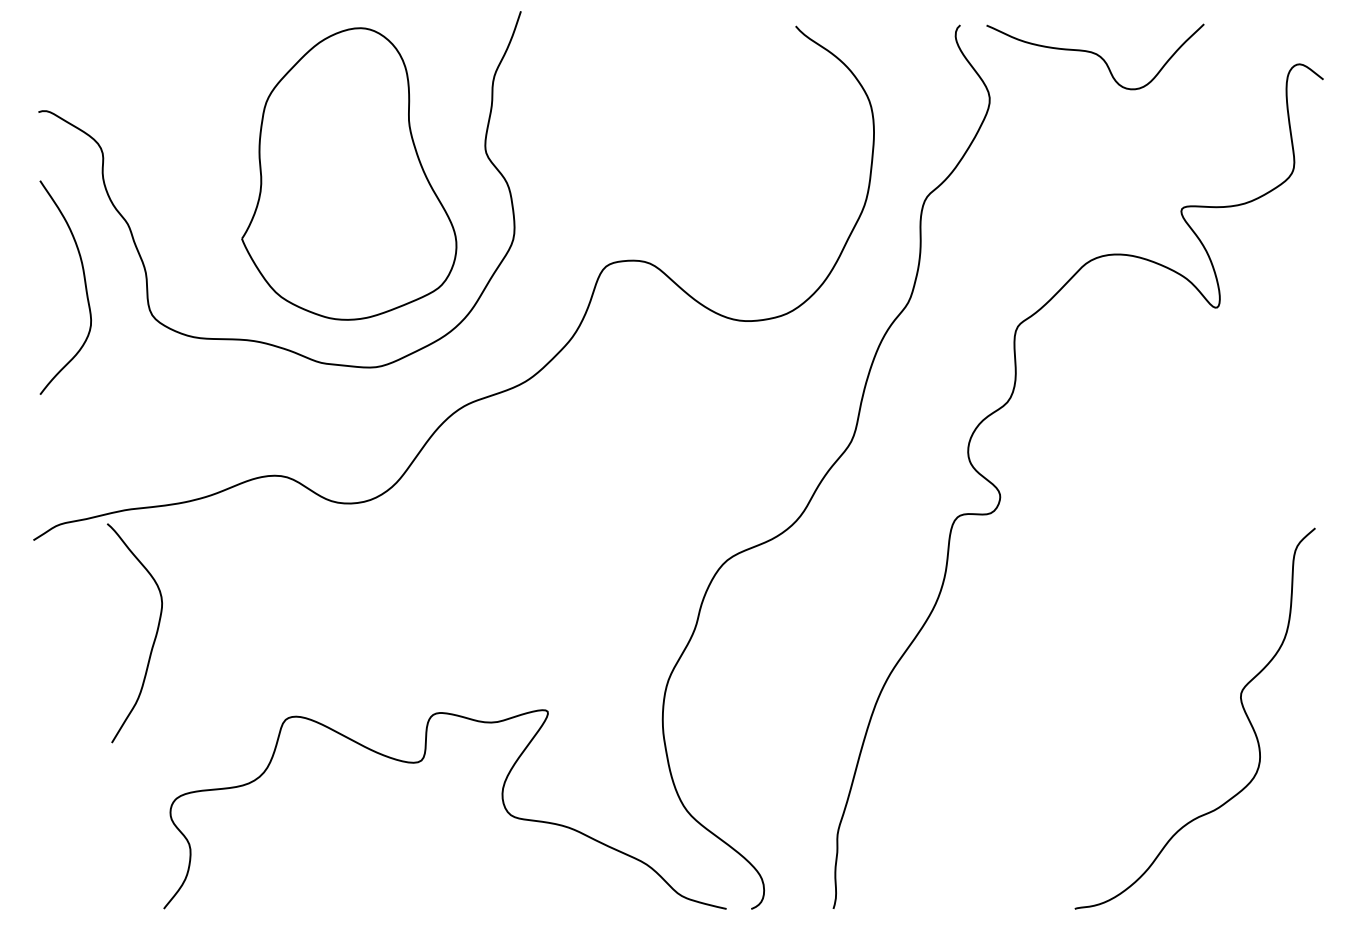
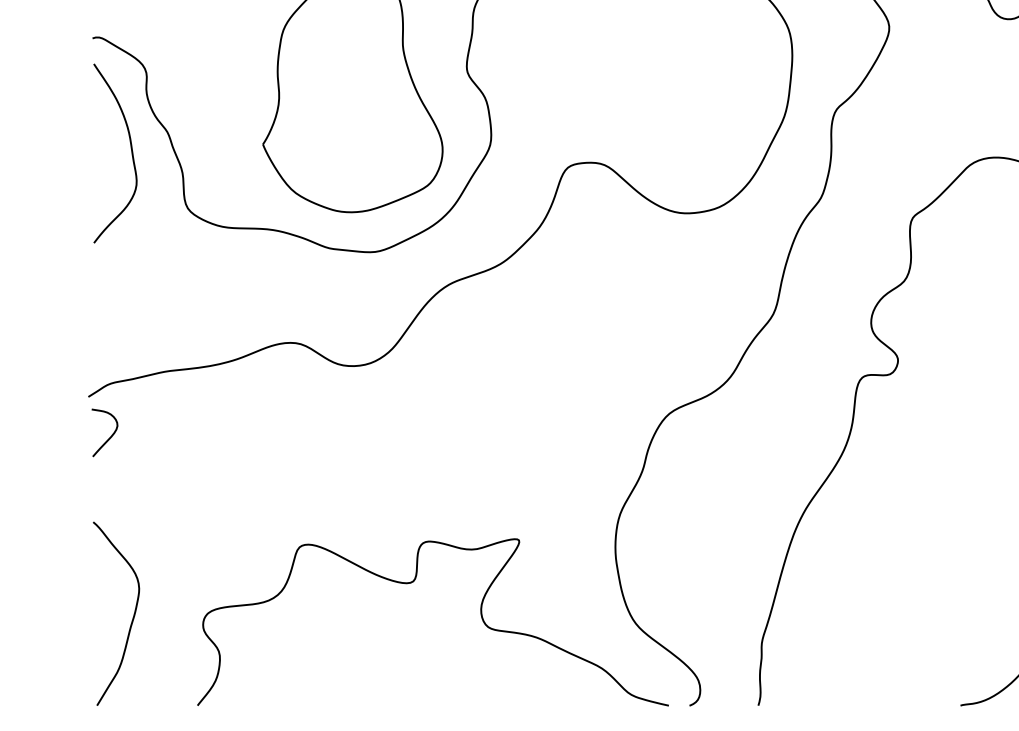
curve: (84, 285) -> (131, 151), moved
curve: (58, 588) -> (109, 437), added
curve: (153, 640) -> (131, 619), moved

